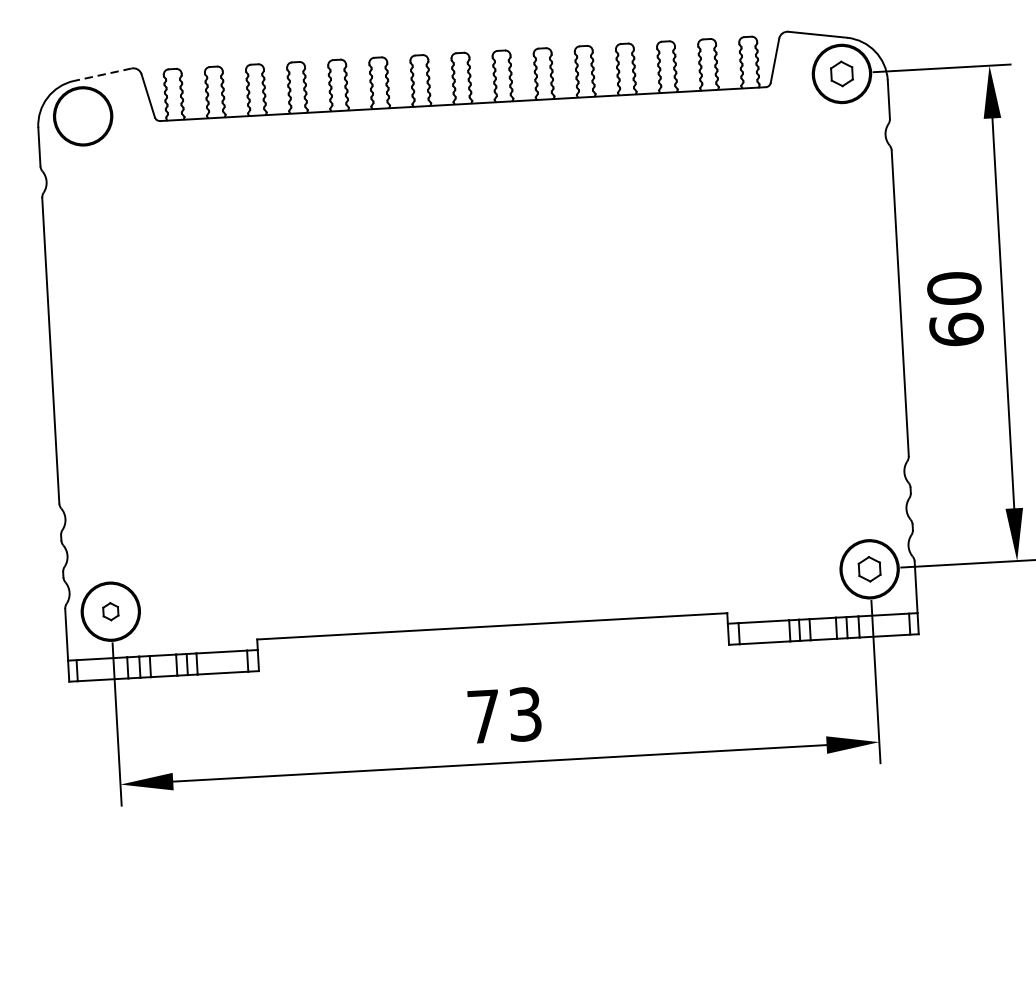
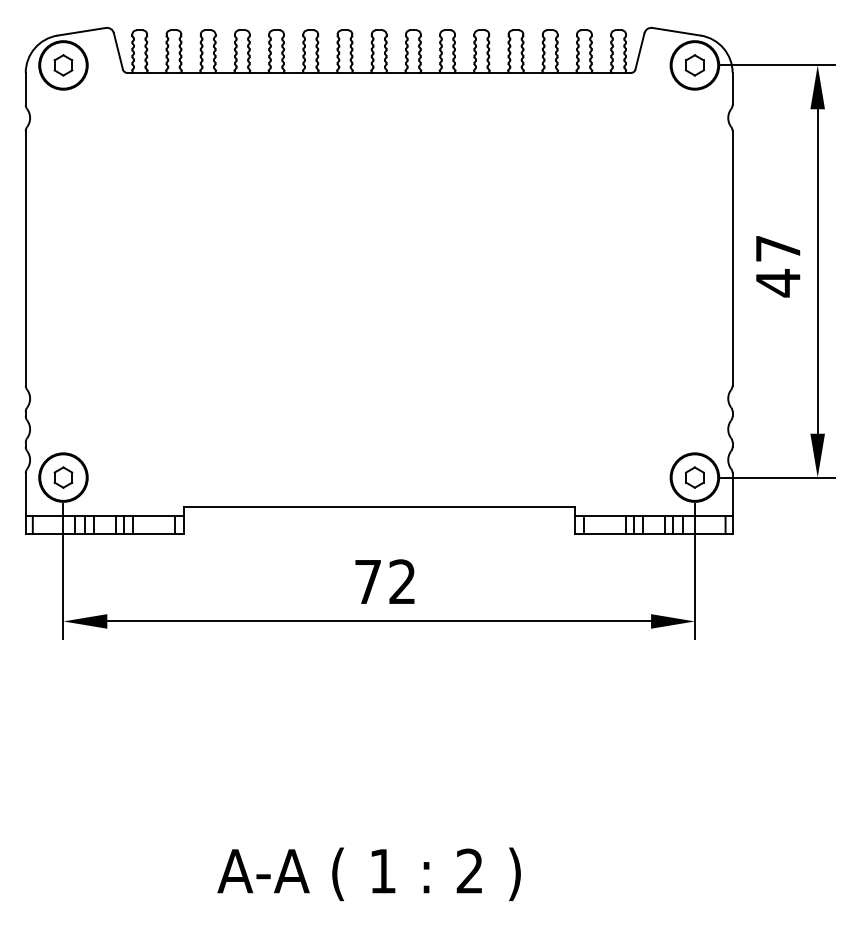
line: (102, 74) -> (81, 31), dashed -> solid
part: (83, 116) -> (63, 65), added
text: (954, 310) -> (777, 266), 60 -> 47
part: (110, 611) -> (63, 477), size x1.43
text: (525, 713) -> (402, 581), 73 -> 72

